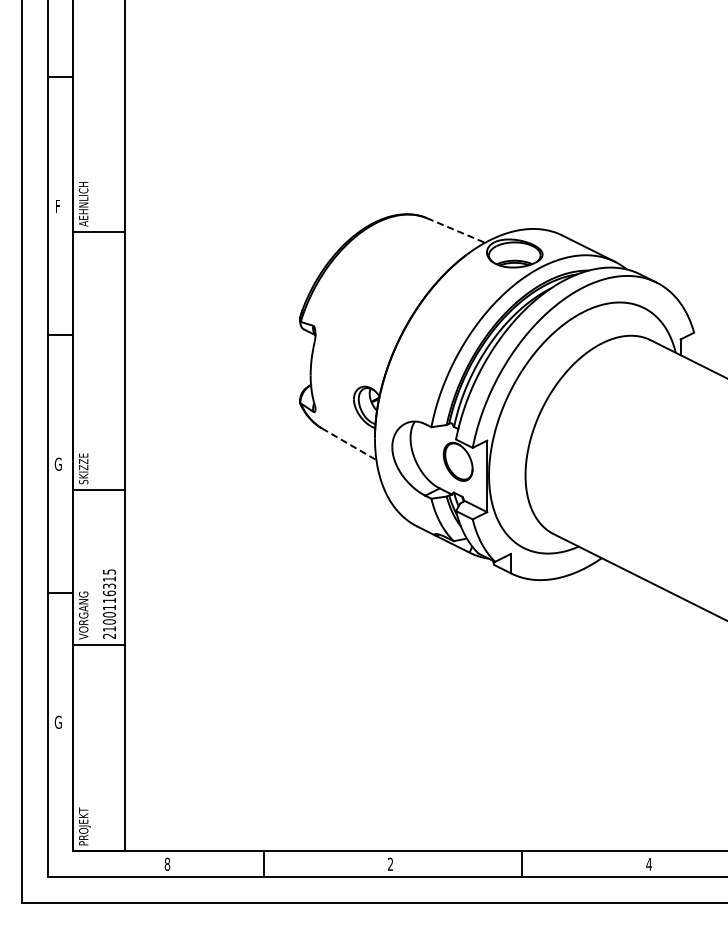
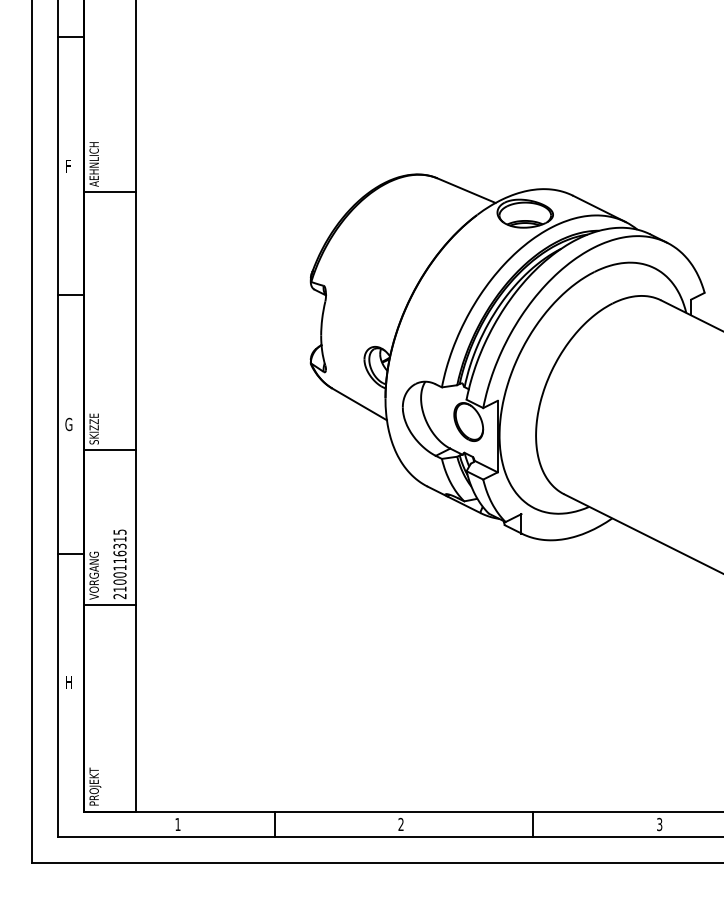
line: (456, 230) -> (467, 190), dashed -> solid
line: (349, 444) -> (360, 404), dashed -> solid
text: (57, 721) -> (68, 681), G -> H
text: (167, 863) -> (178, 823), 8 -> 1
text: (648, 863) -> (659, 823), 4 -> 3

